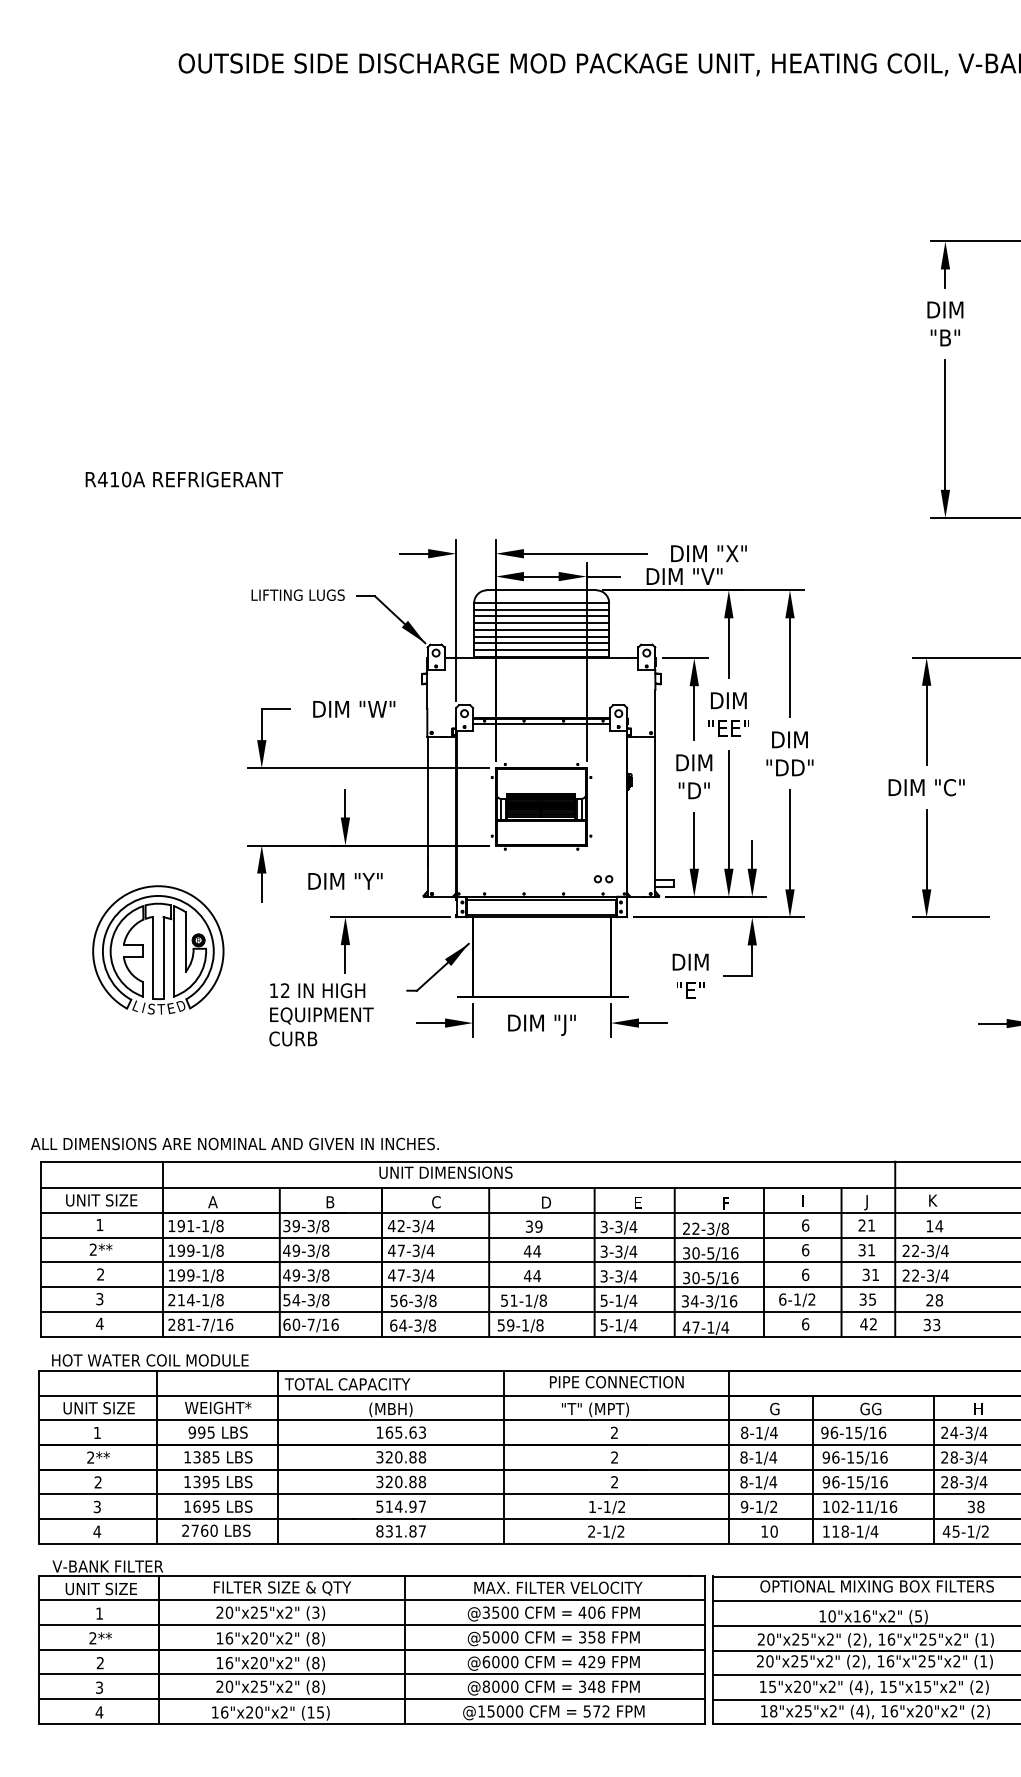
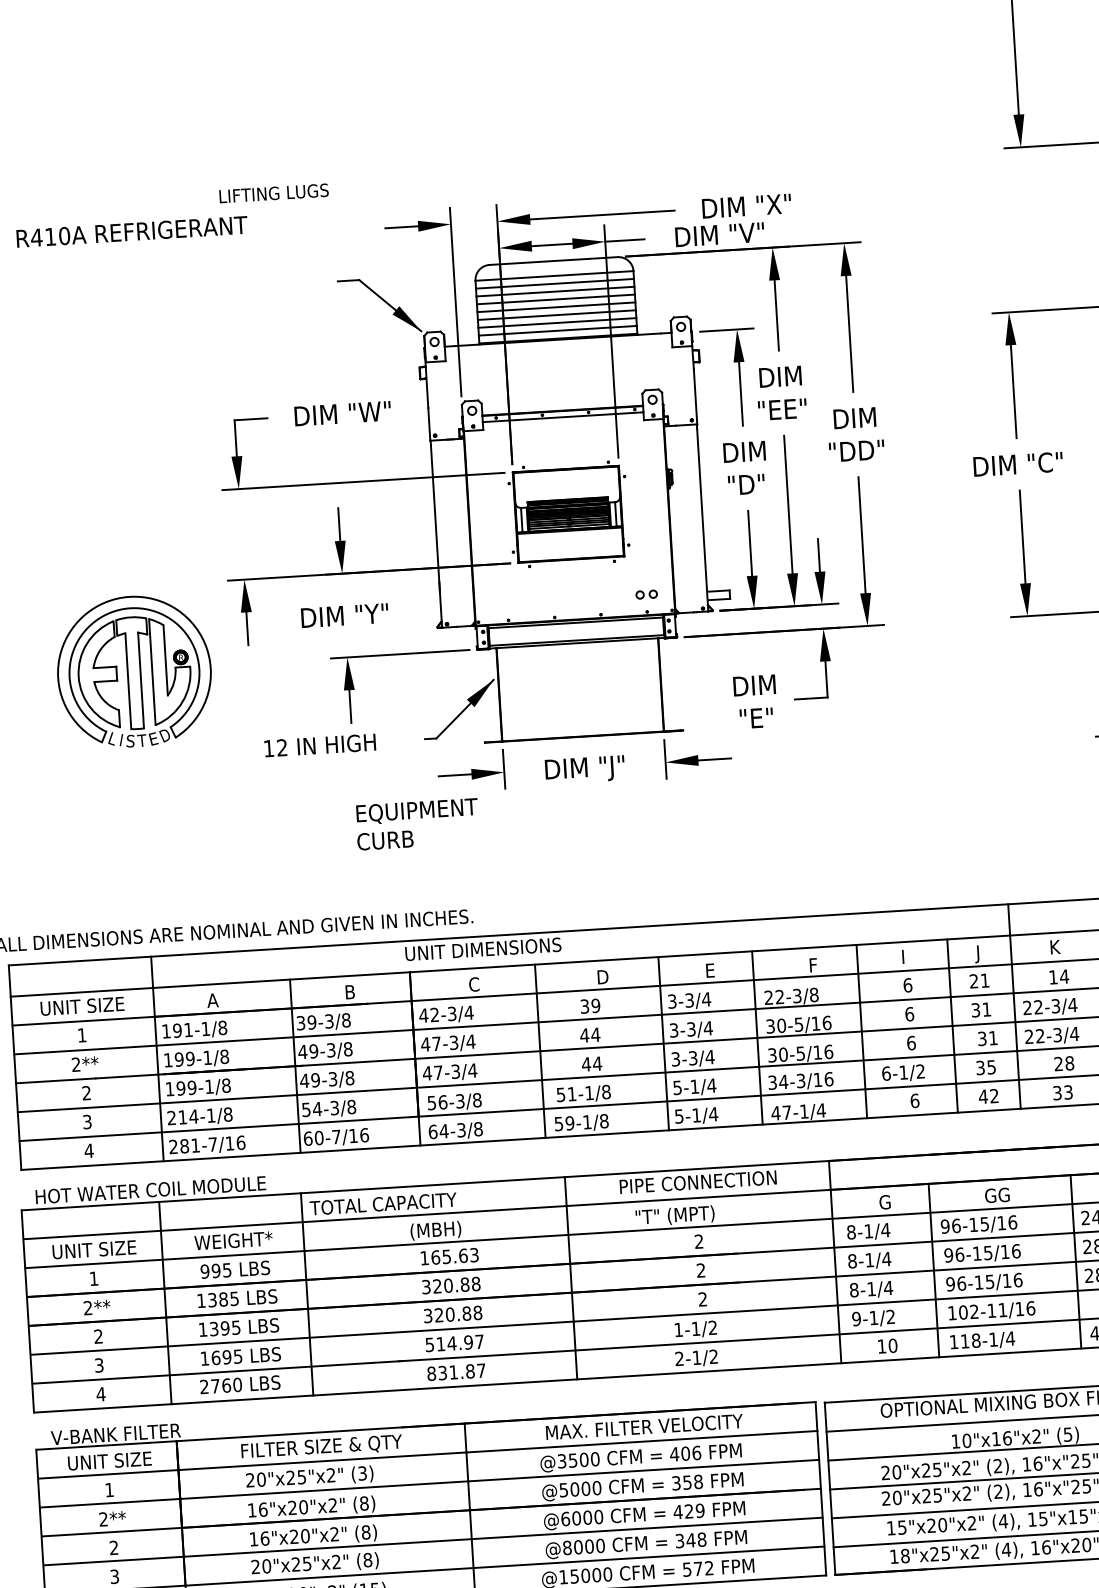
text: (183, 479) -> (131, 231), moved
text: (297, 594) -> (273, 192), moved
part: (158, 949) -> (134, 670), moved
text: (321, 1026) -> (417, 823), moved

